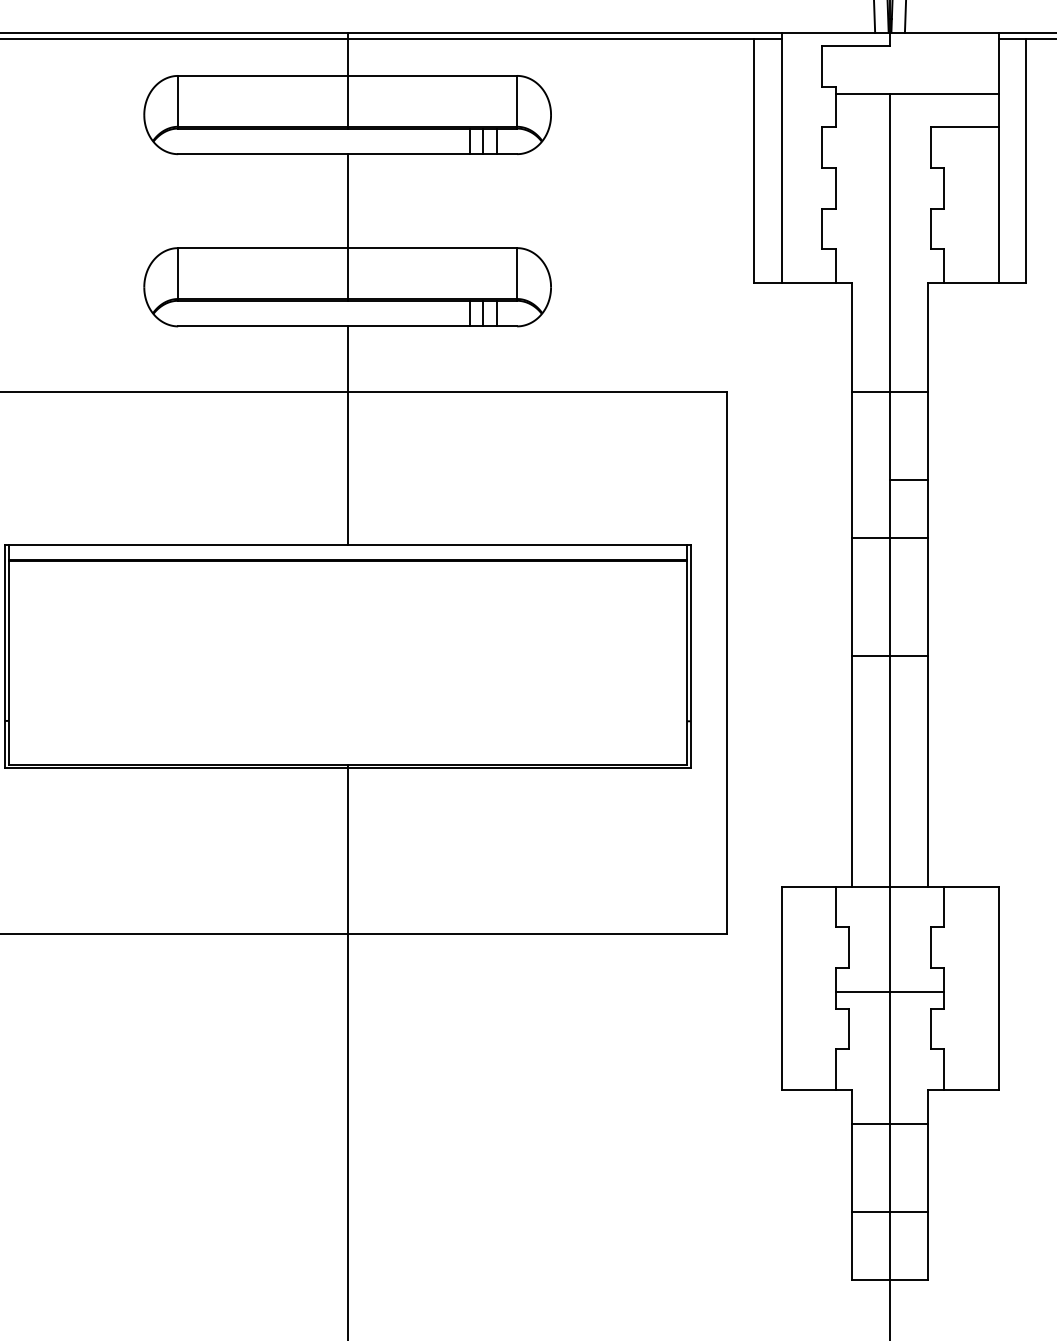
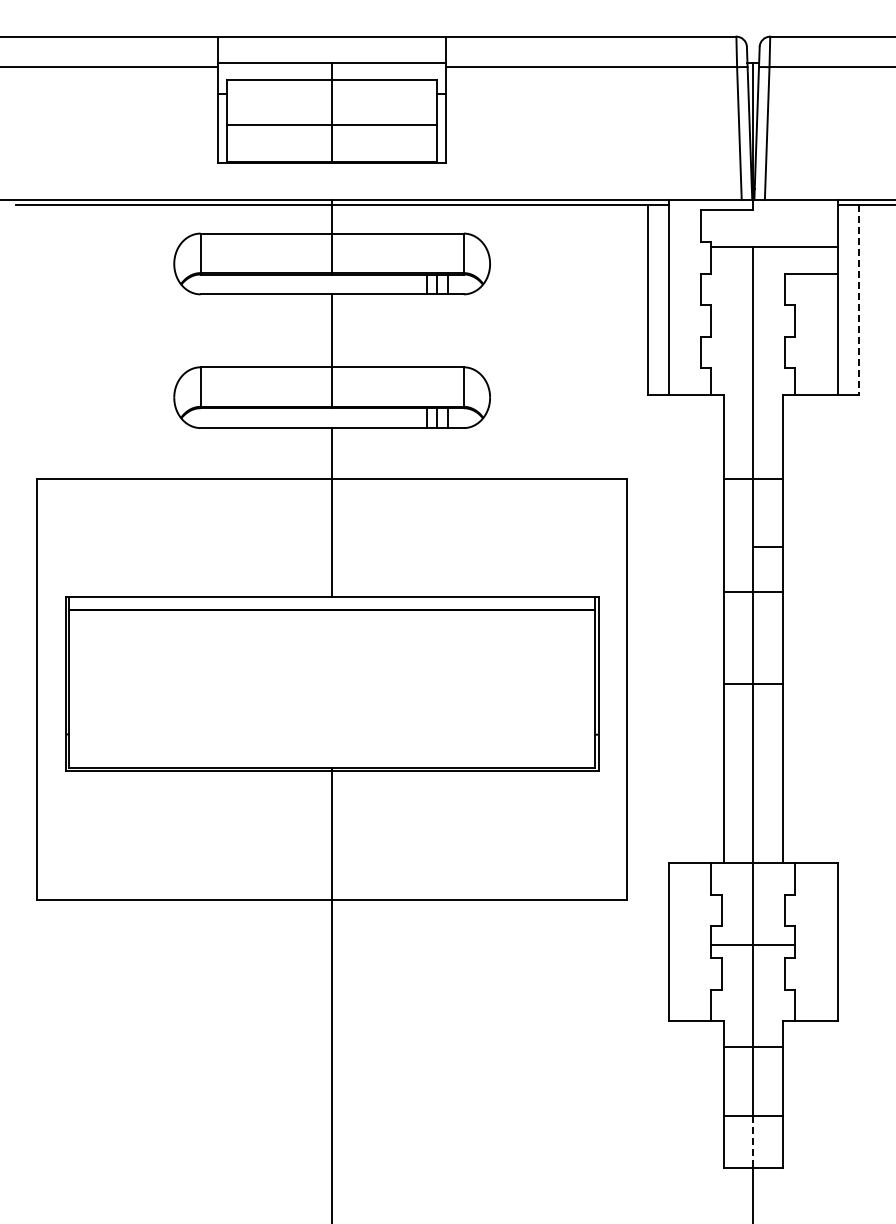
line: (1025, 160) -> (858, 299), solid -> dashed
line: (890, 1246) -> (753, 1142), solid -> dashed

